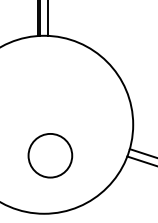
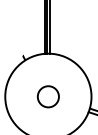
circle: (48, 155) -> (47, 96), moved

